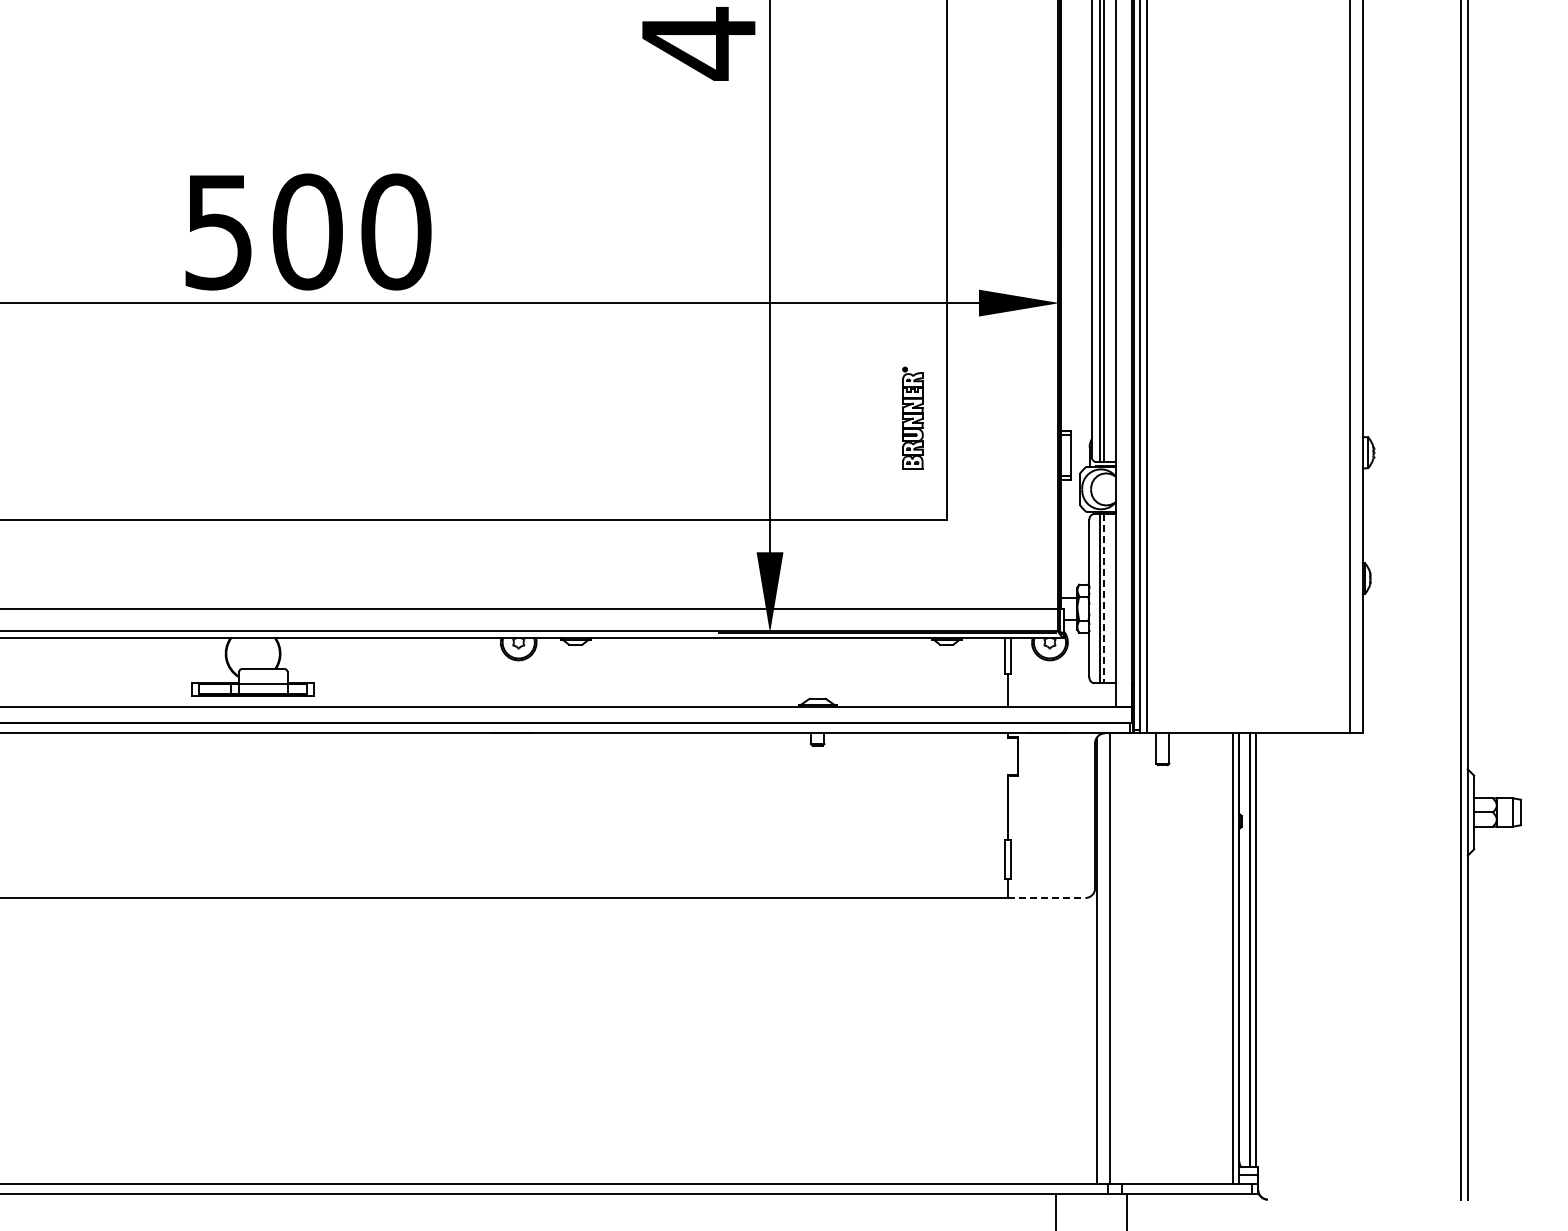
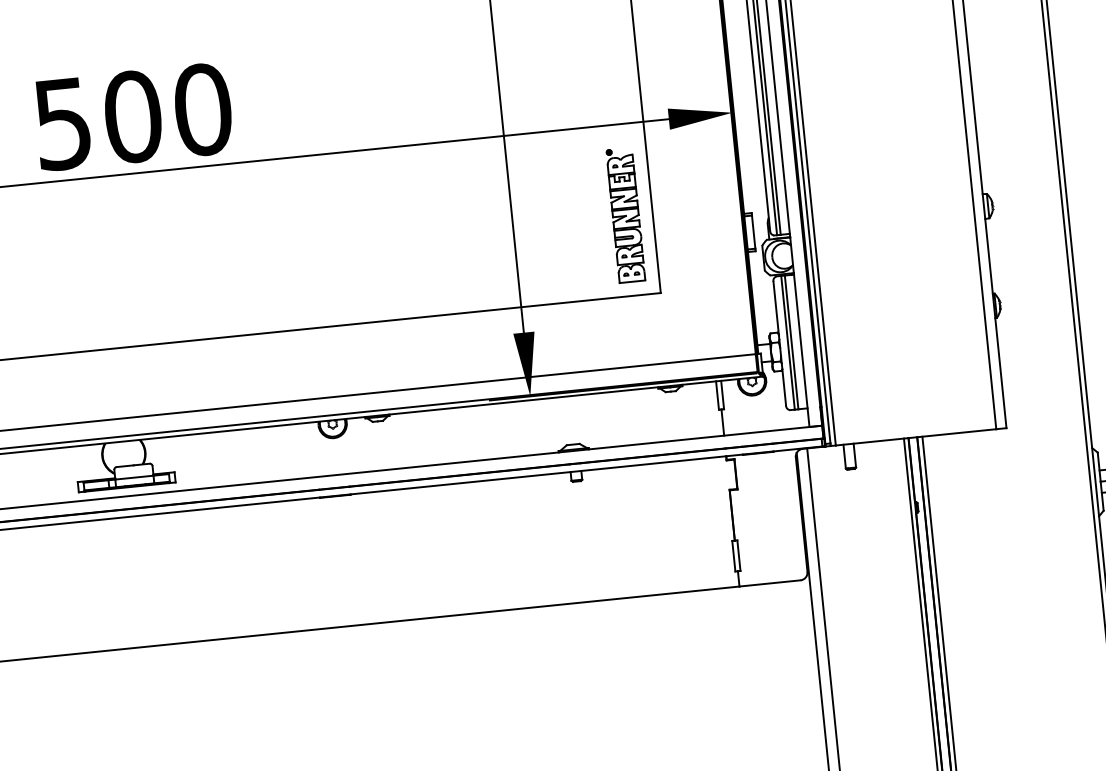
part: (912, 417) -> (625, 214), size x1.67
line: (1104, 598) -> (791, 342), dashed -> solid
line: (1046, 897) -> (769, 583), dashed -> solid

